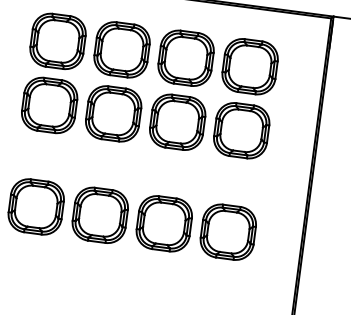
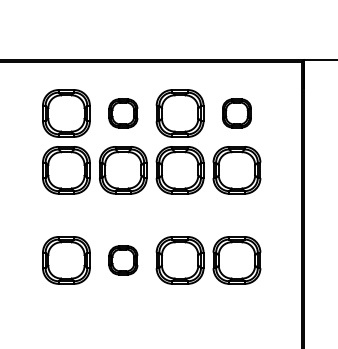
part: (122, 49) -> (123, 113), size x0.6
part: (249, 66) -> (236, 113), size x0.6
part: (100, 215) -> (123, 260), size x0.6

